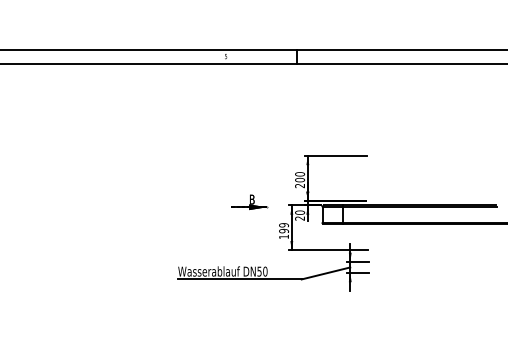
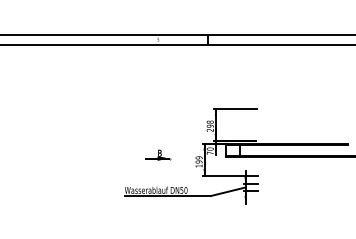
text: (299, 177) -> (209, 124), 200 -> 298
part: (249, 202) -> (158, 155), moved
text: (299, 218) -> (209, 153), 20 -> 70

